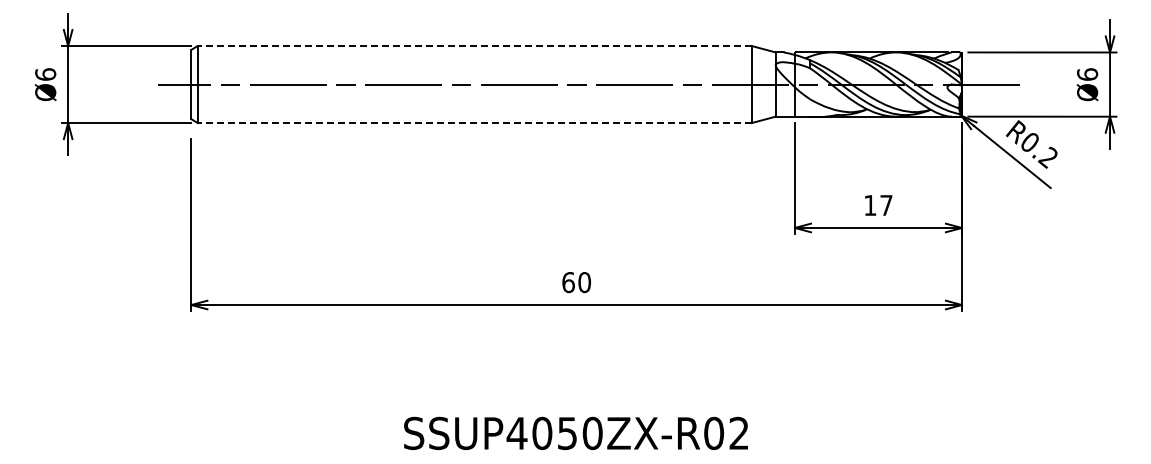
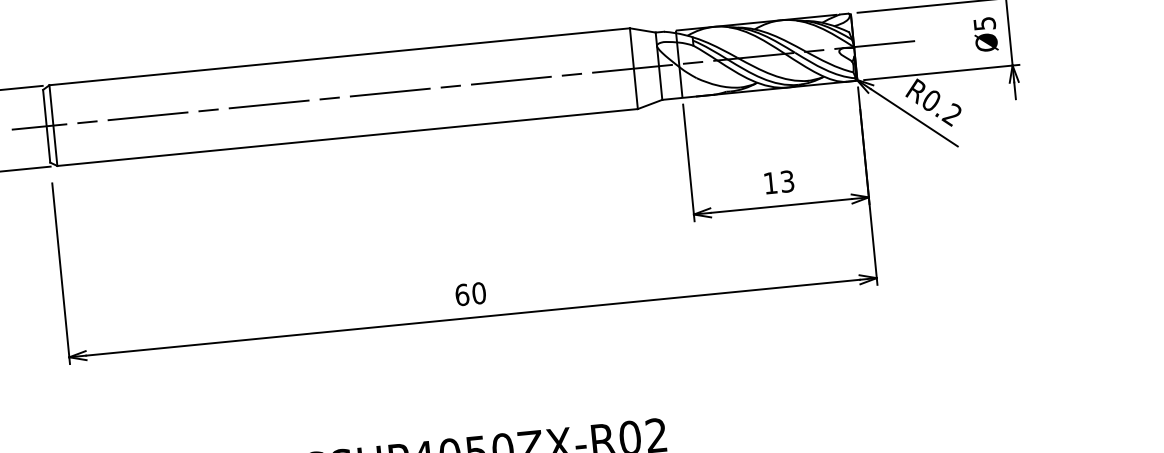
line: (474, 46) -> (339, 57), dashed -> solid
text: (1087, 74) -> (984, 23), Ø6 -> Ø5
line: (474, 123) -> (347, 137), dashed -> solid
text: (886, 205) -> (787, 181), 17 -> 13

